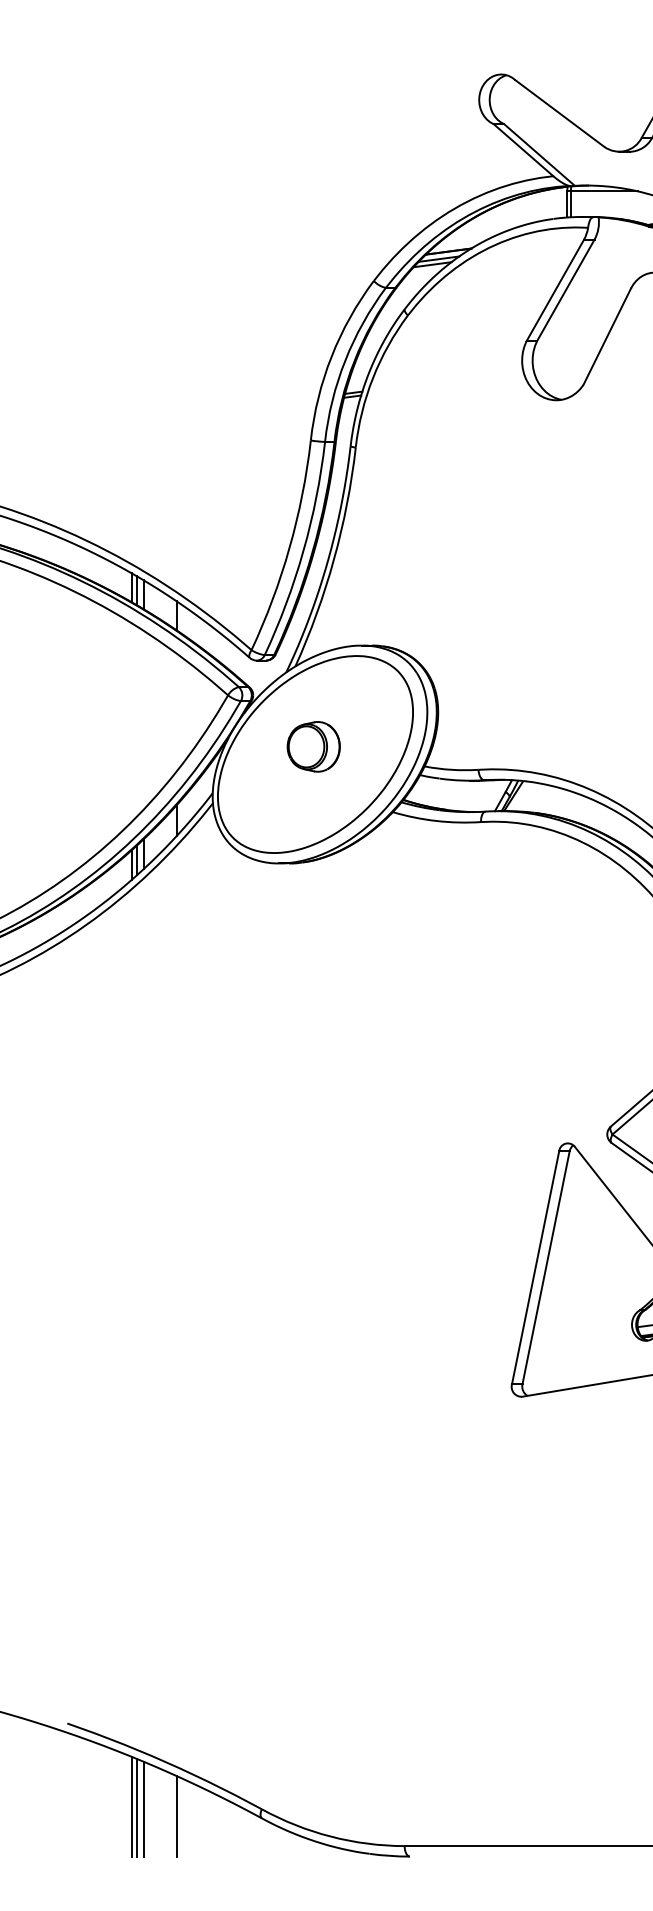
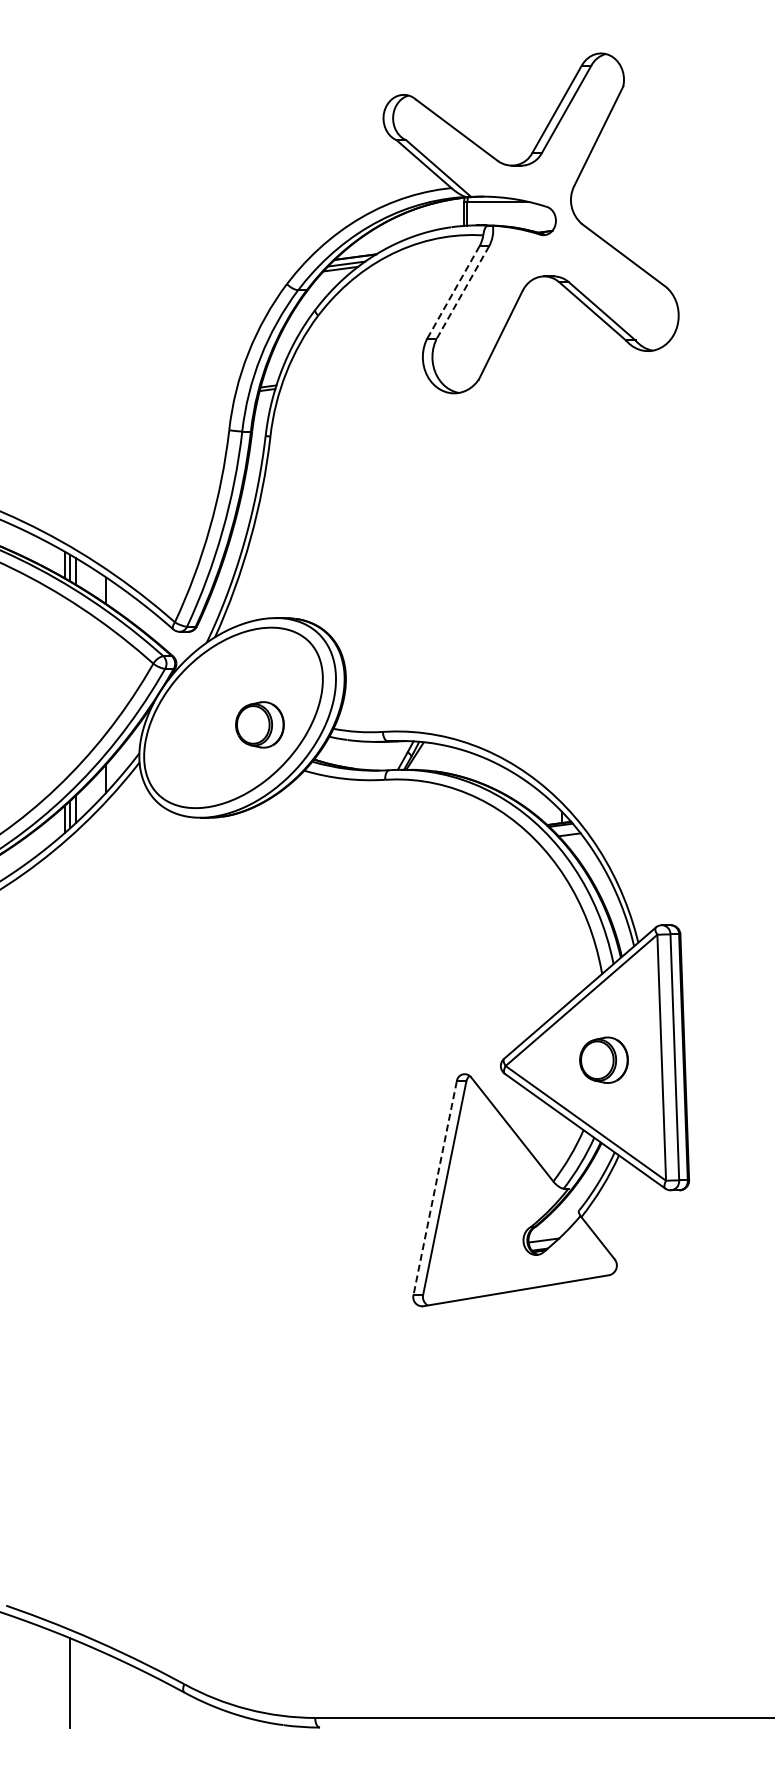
line: (554, 291) -> (452, 293), solid -> dashed
line: (565, 291) -> (462, 293), solid -> dashed
part: (313, 746) -> (259, 724), moved
line: (535, 1268) -> (435, 1188), solid -> dashed
line: (132, 1806) -> (65, 1681), removed
line: (144, 1808) -> (76, 1683), removed
line: (176, 1816) -> (106, 1690), removed

